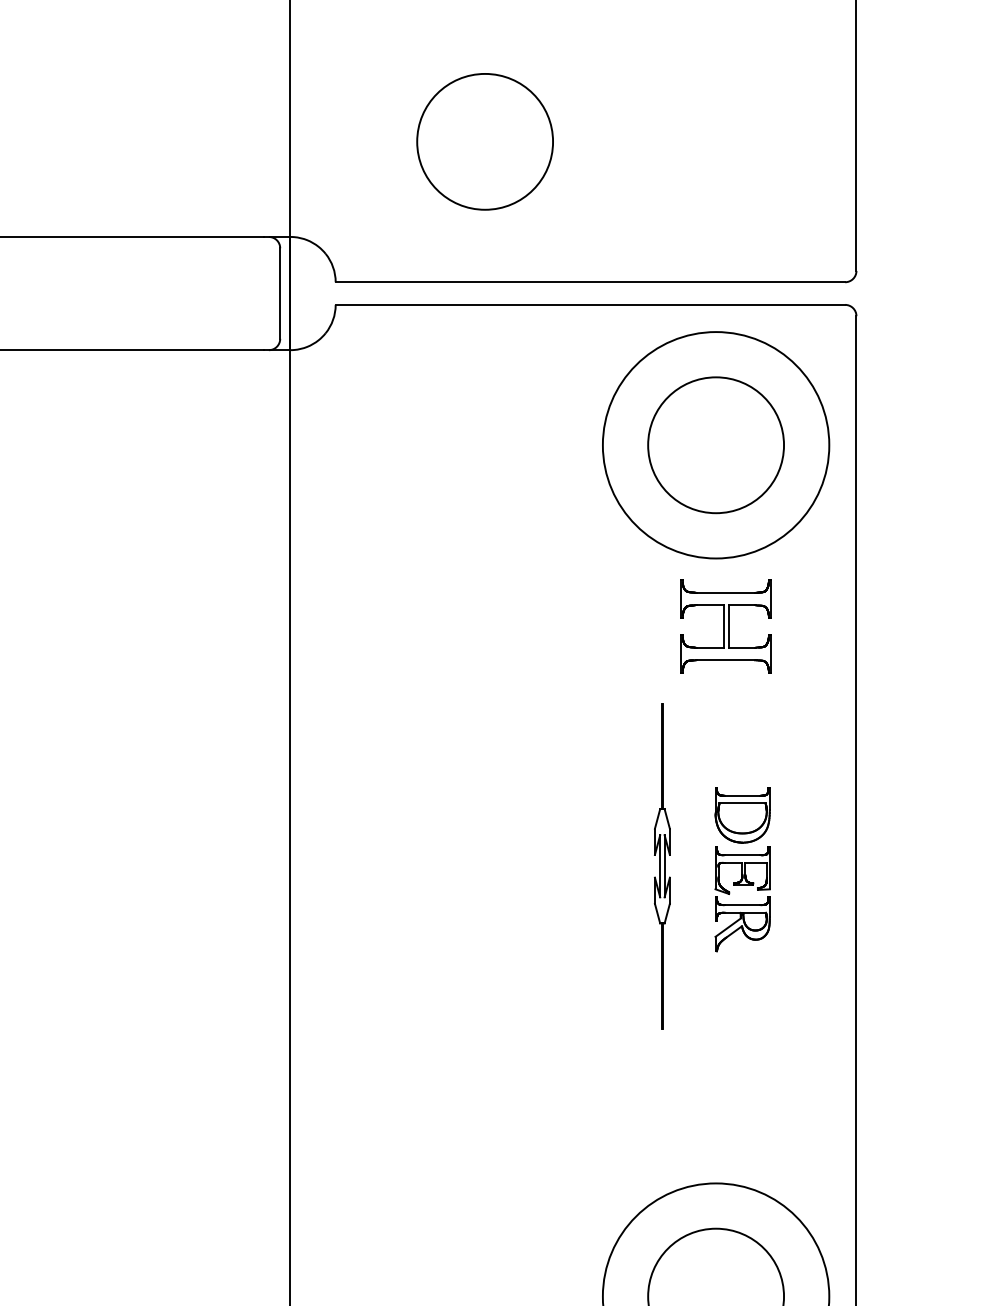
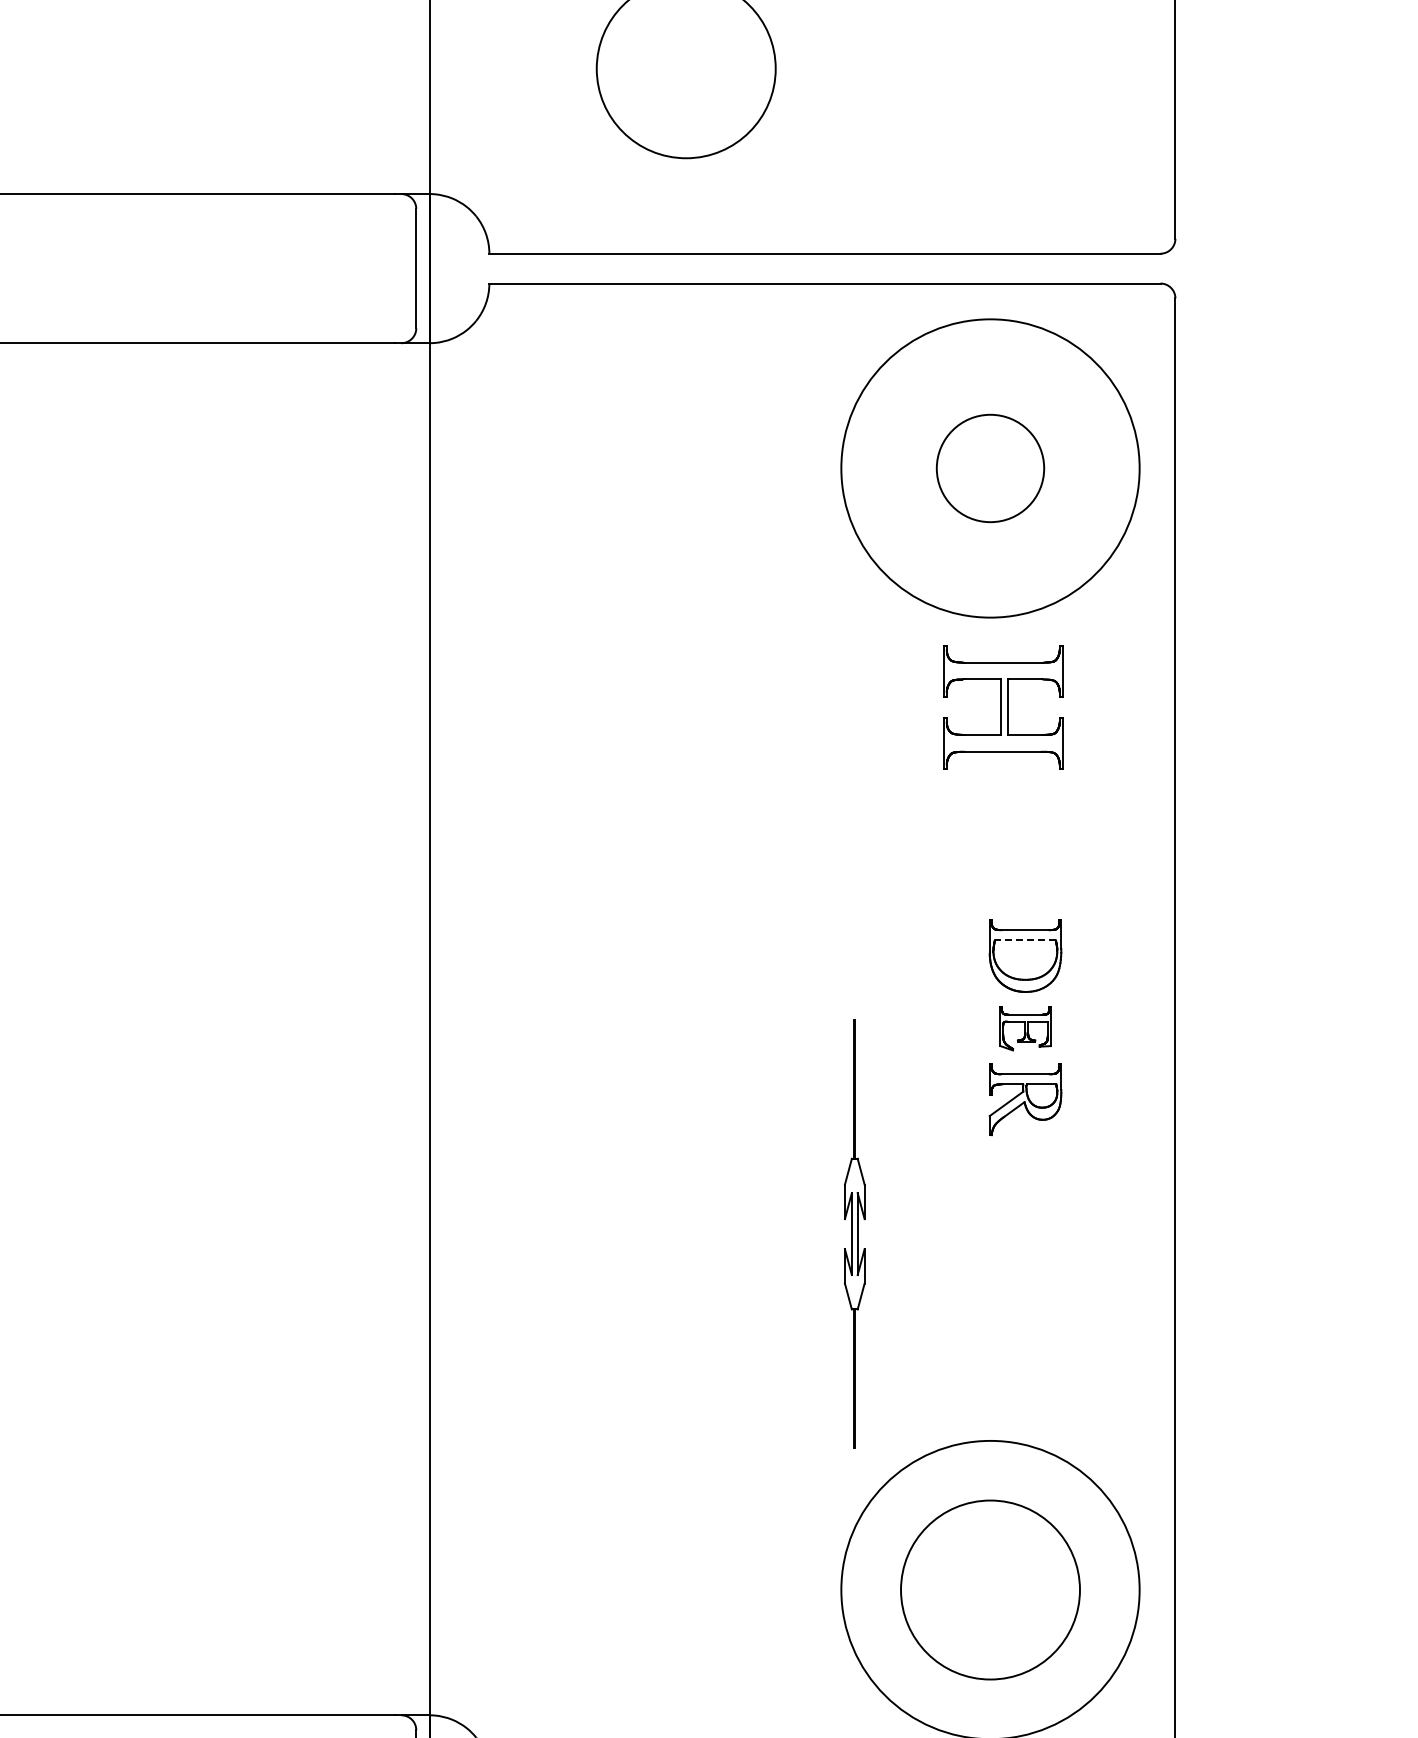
circle: (716, 445) -> (990, 468), size x0.6
line: (741, 803) -> (1024, 940), solid -> dashed
part: (662, 865) -> (854, 1233), moved
part: (742, 870) -> (1025, 1028), size x0.7

